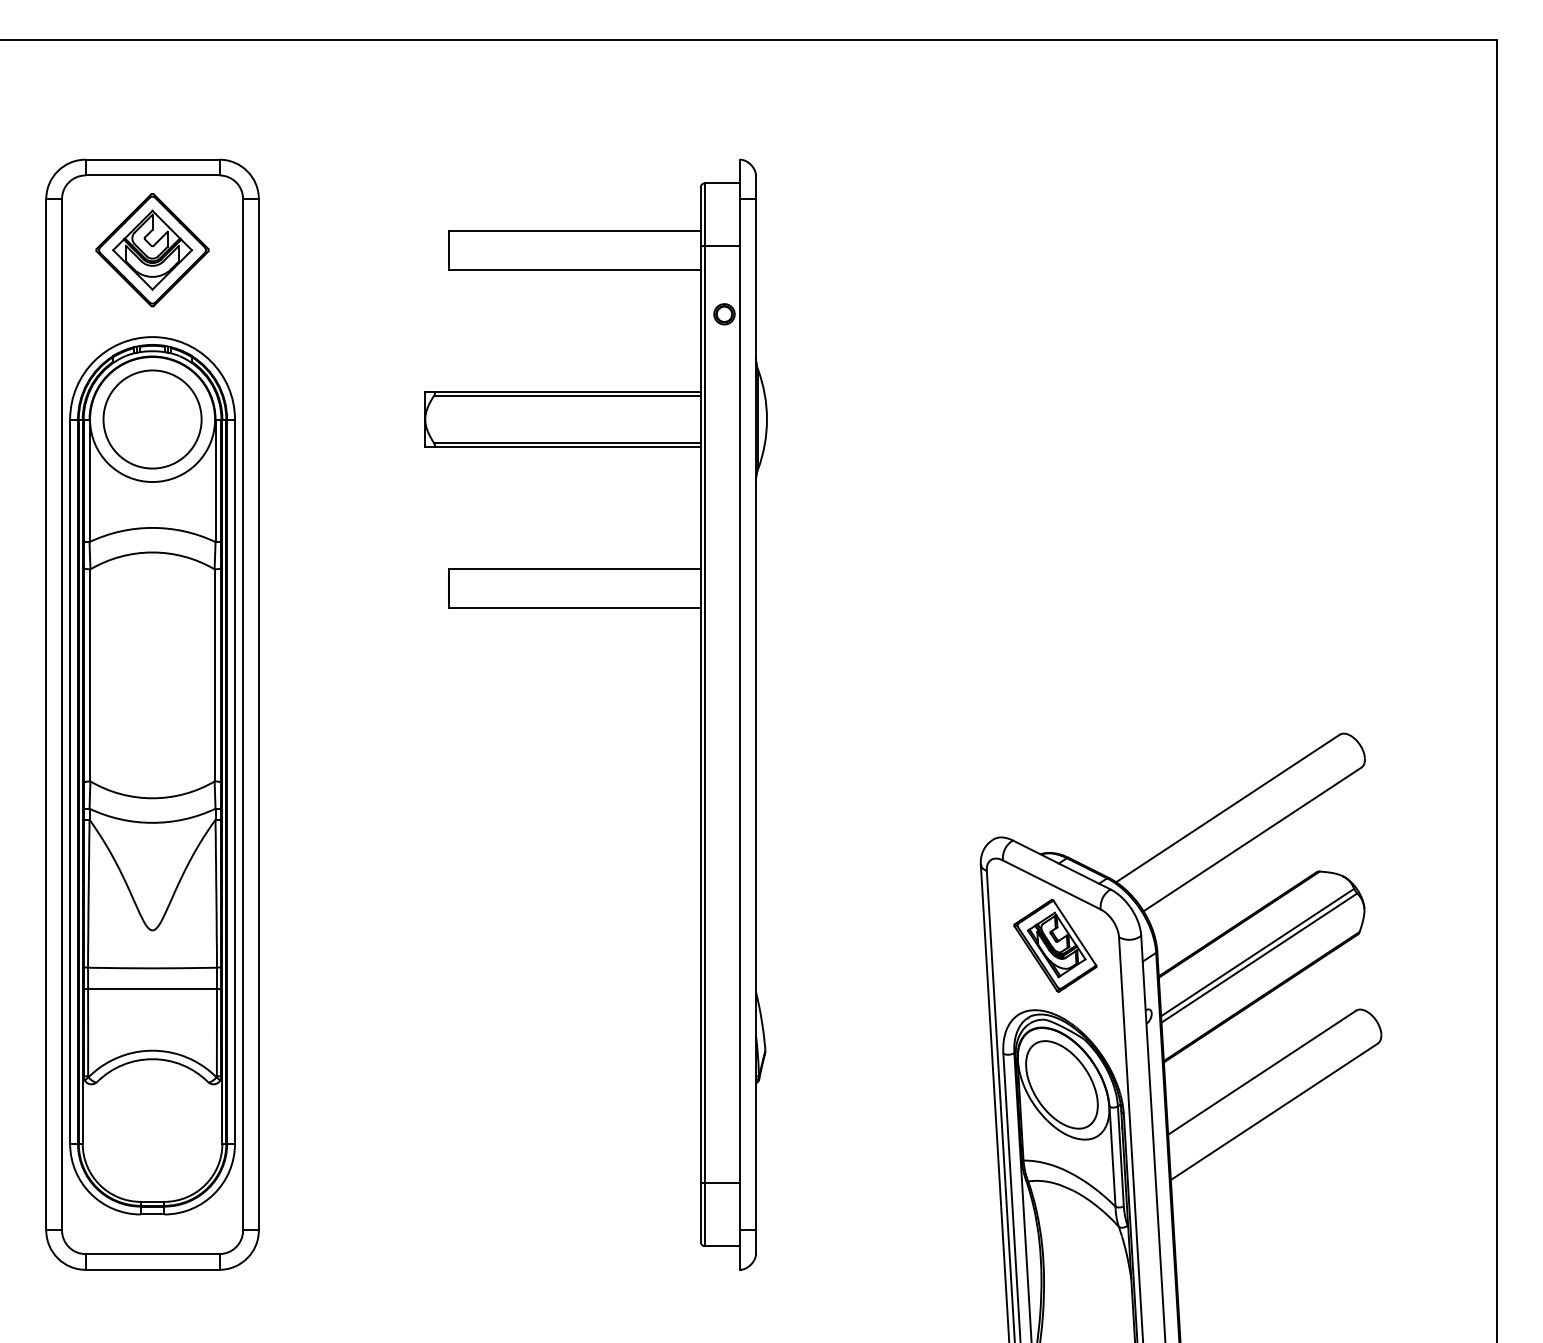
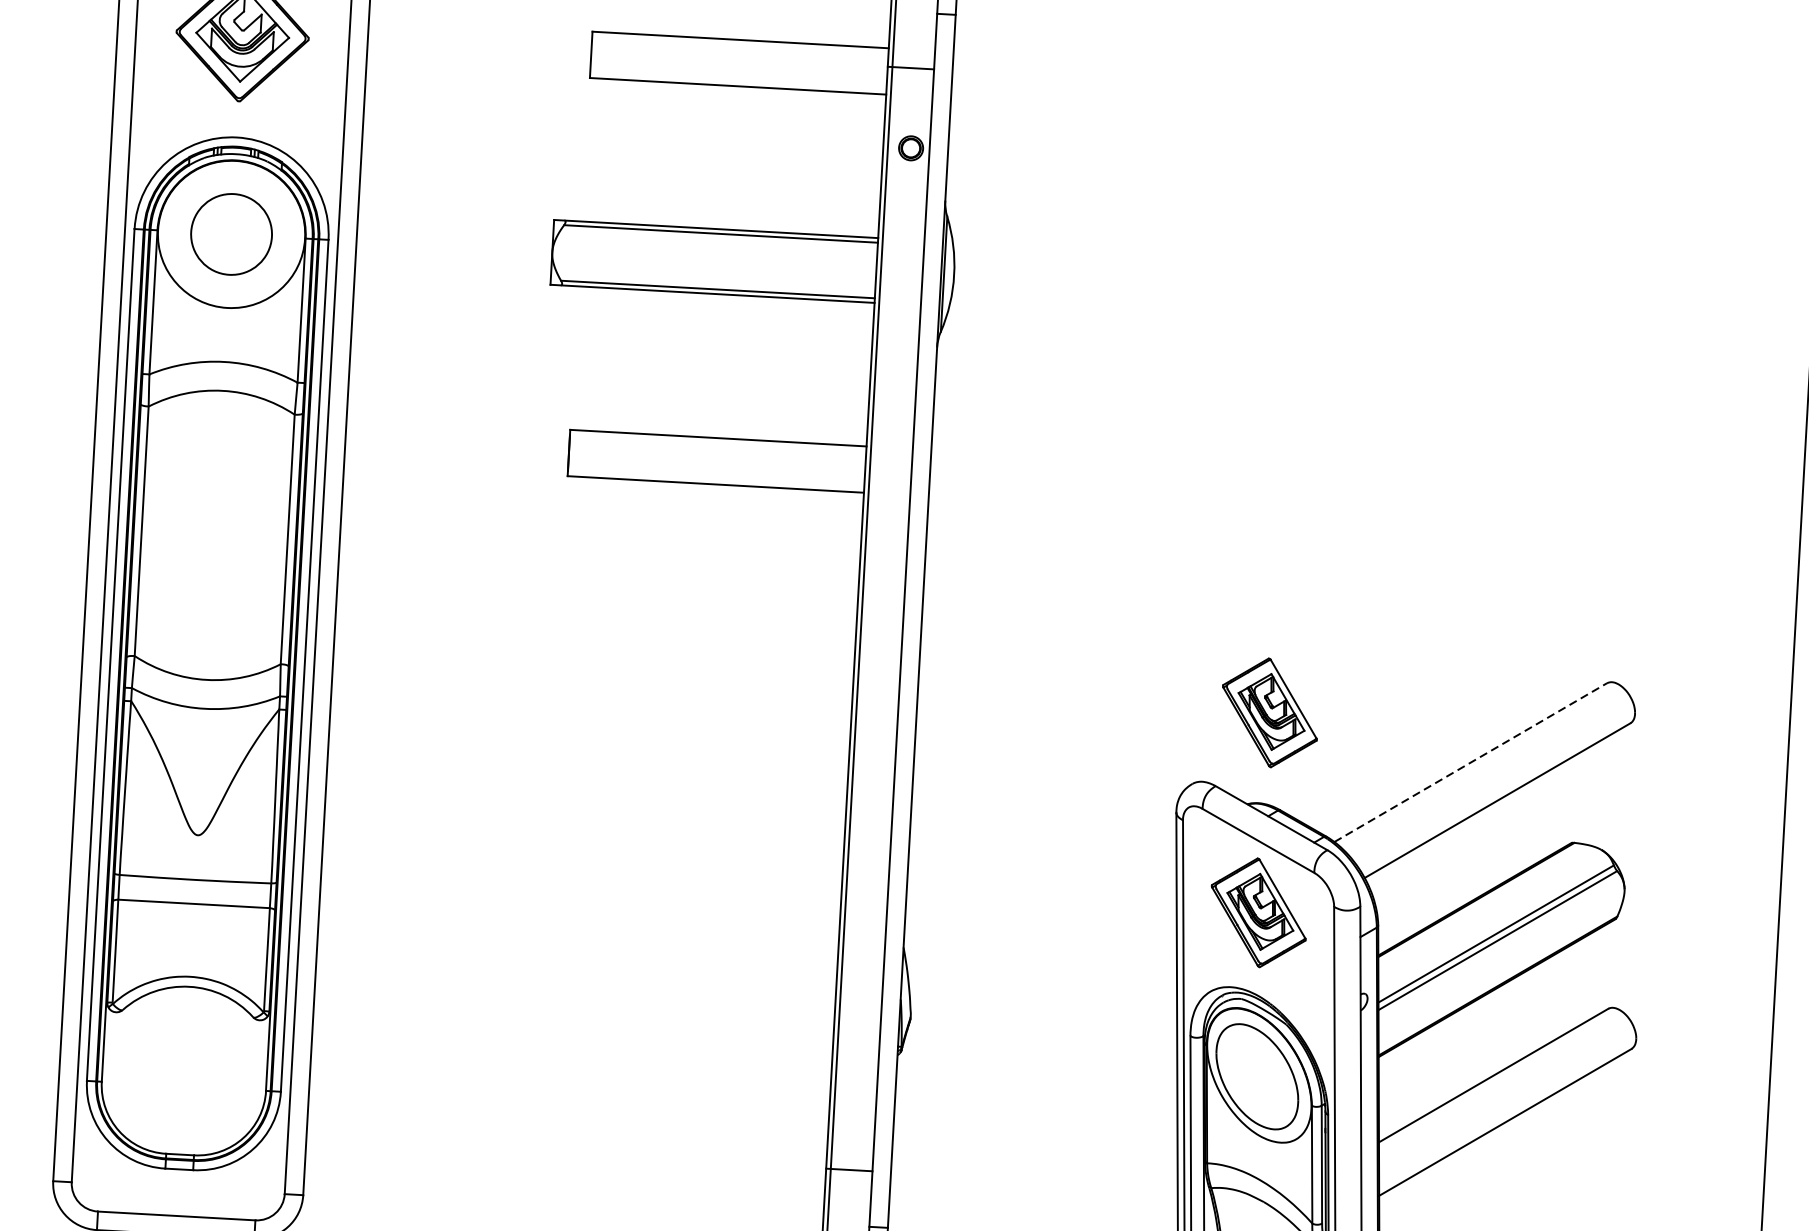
circle: (152, 419) -> (231, 234), size x0.7
part: (1055, 775) -> (1270, 712), added
line: (1227, 808) -> (1470, 762), solid -> dashed

